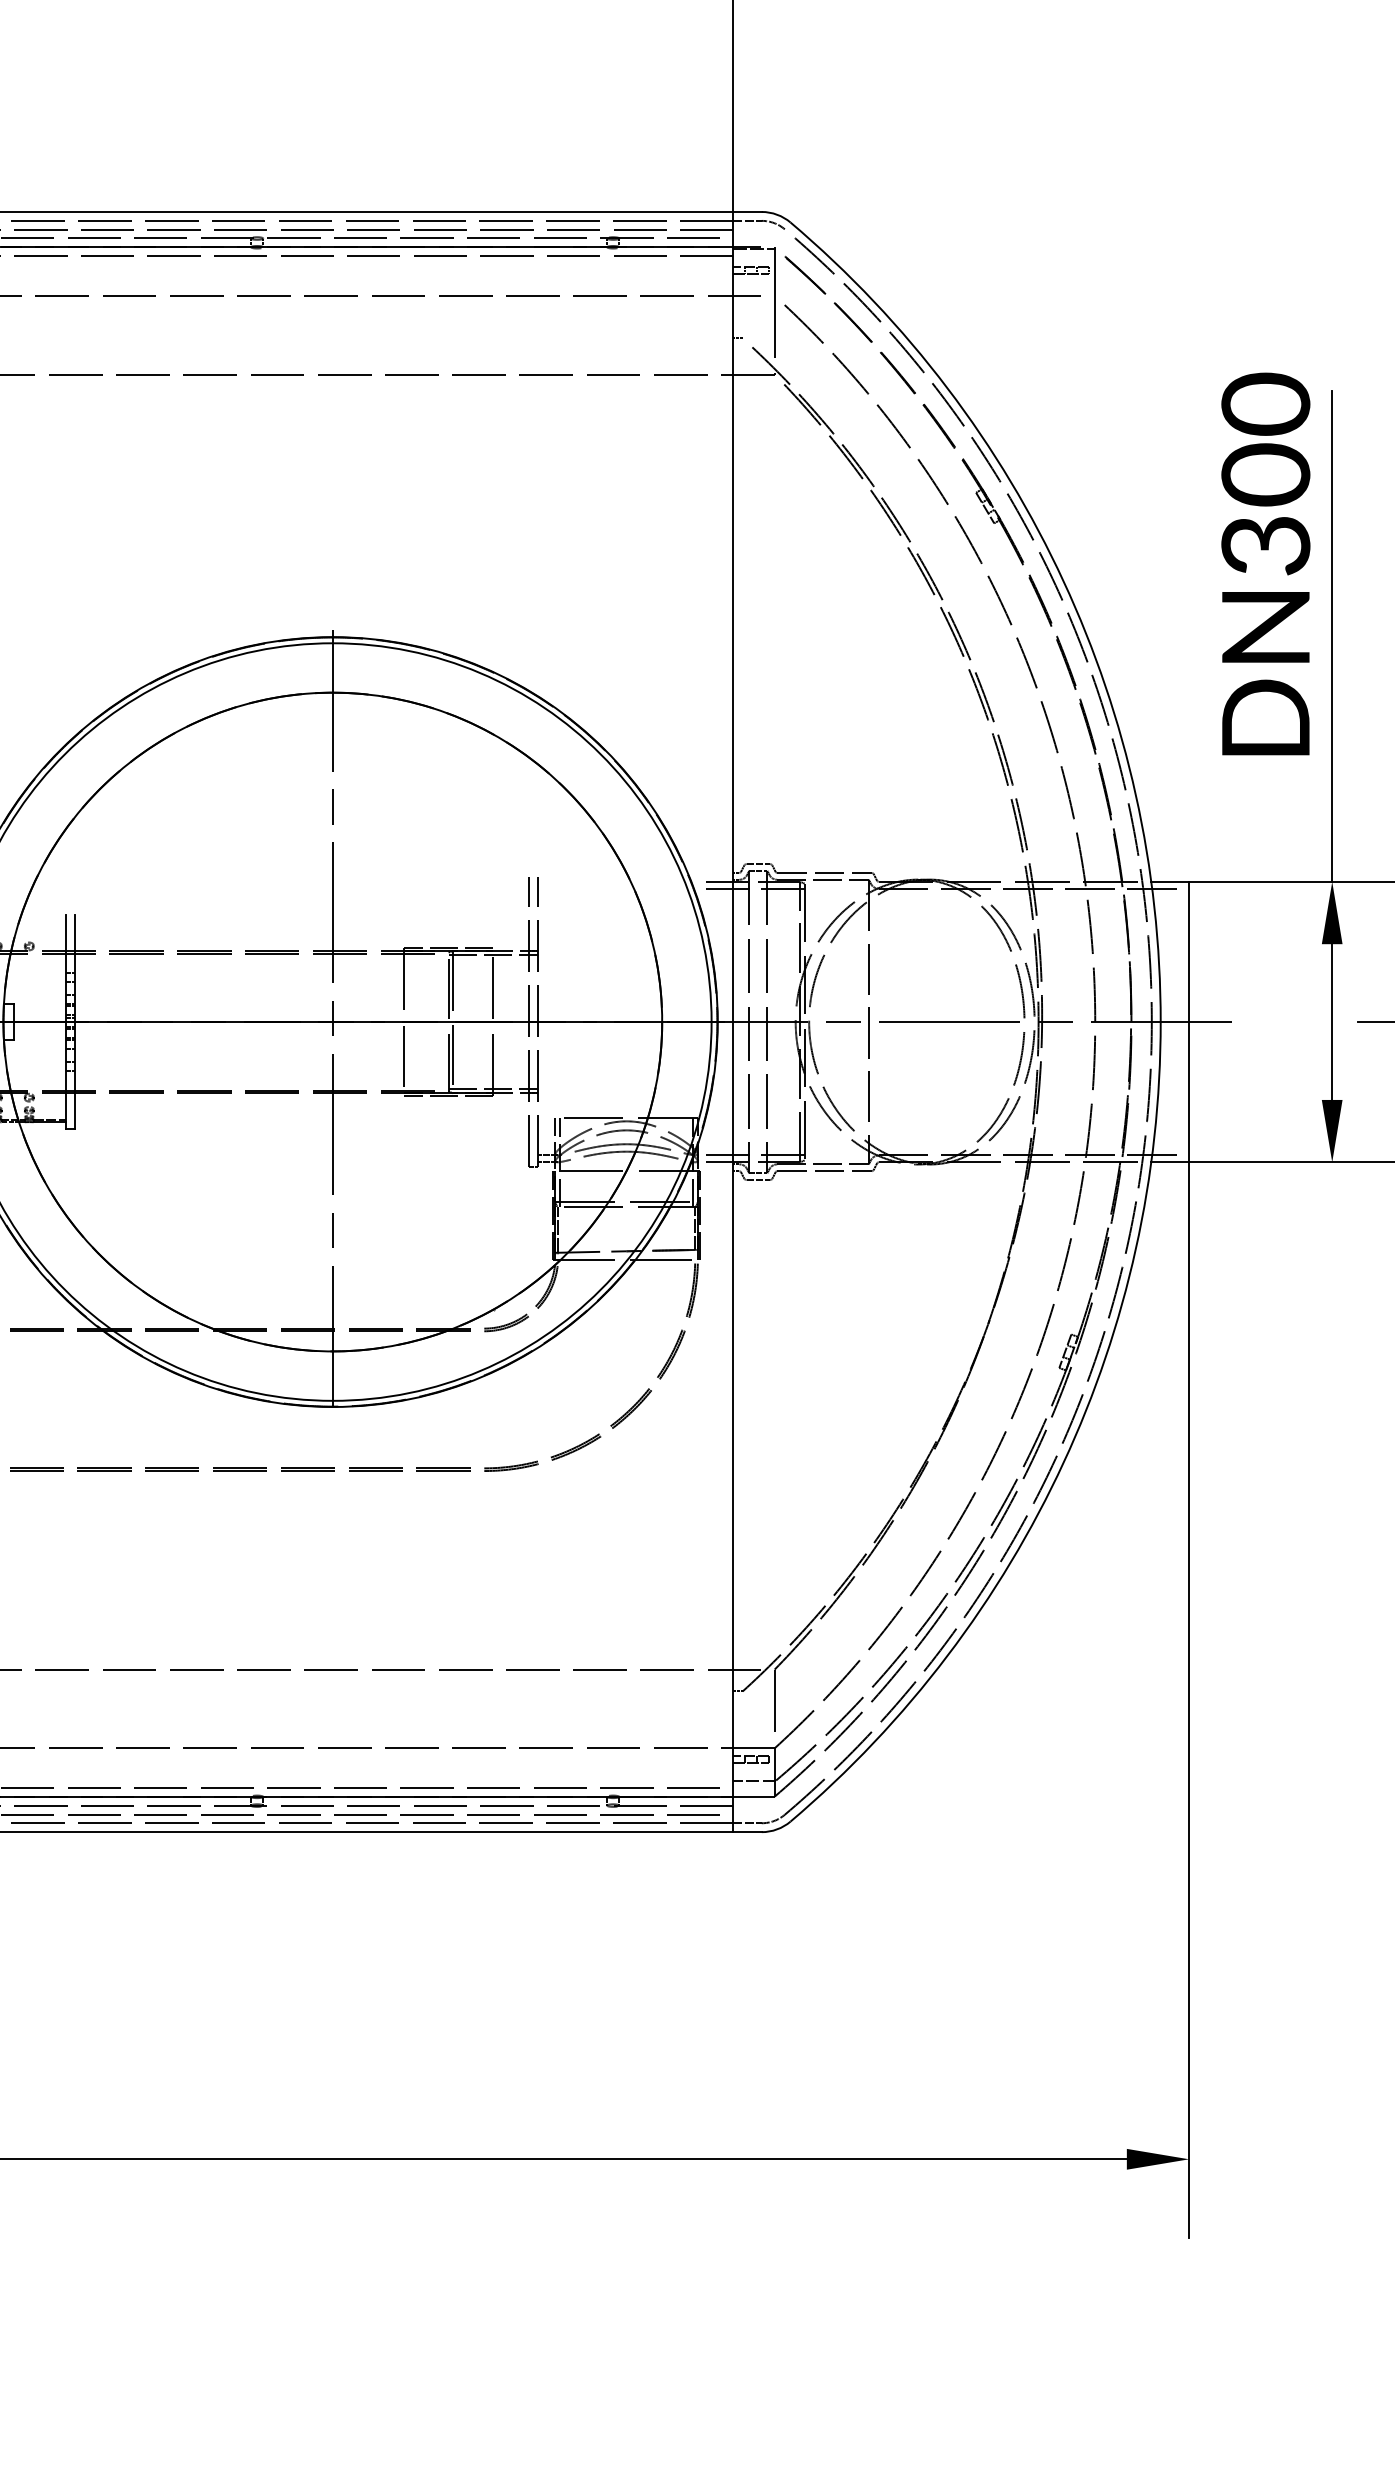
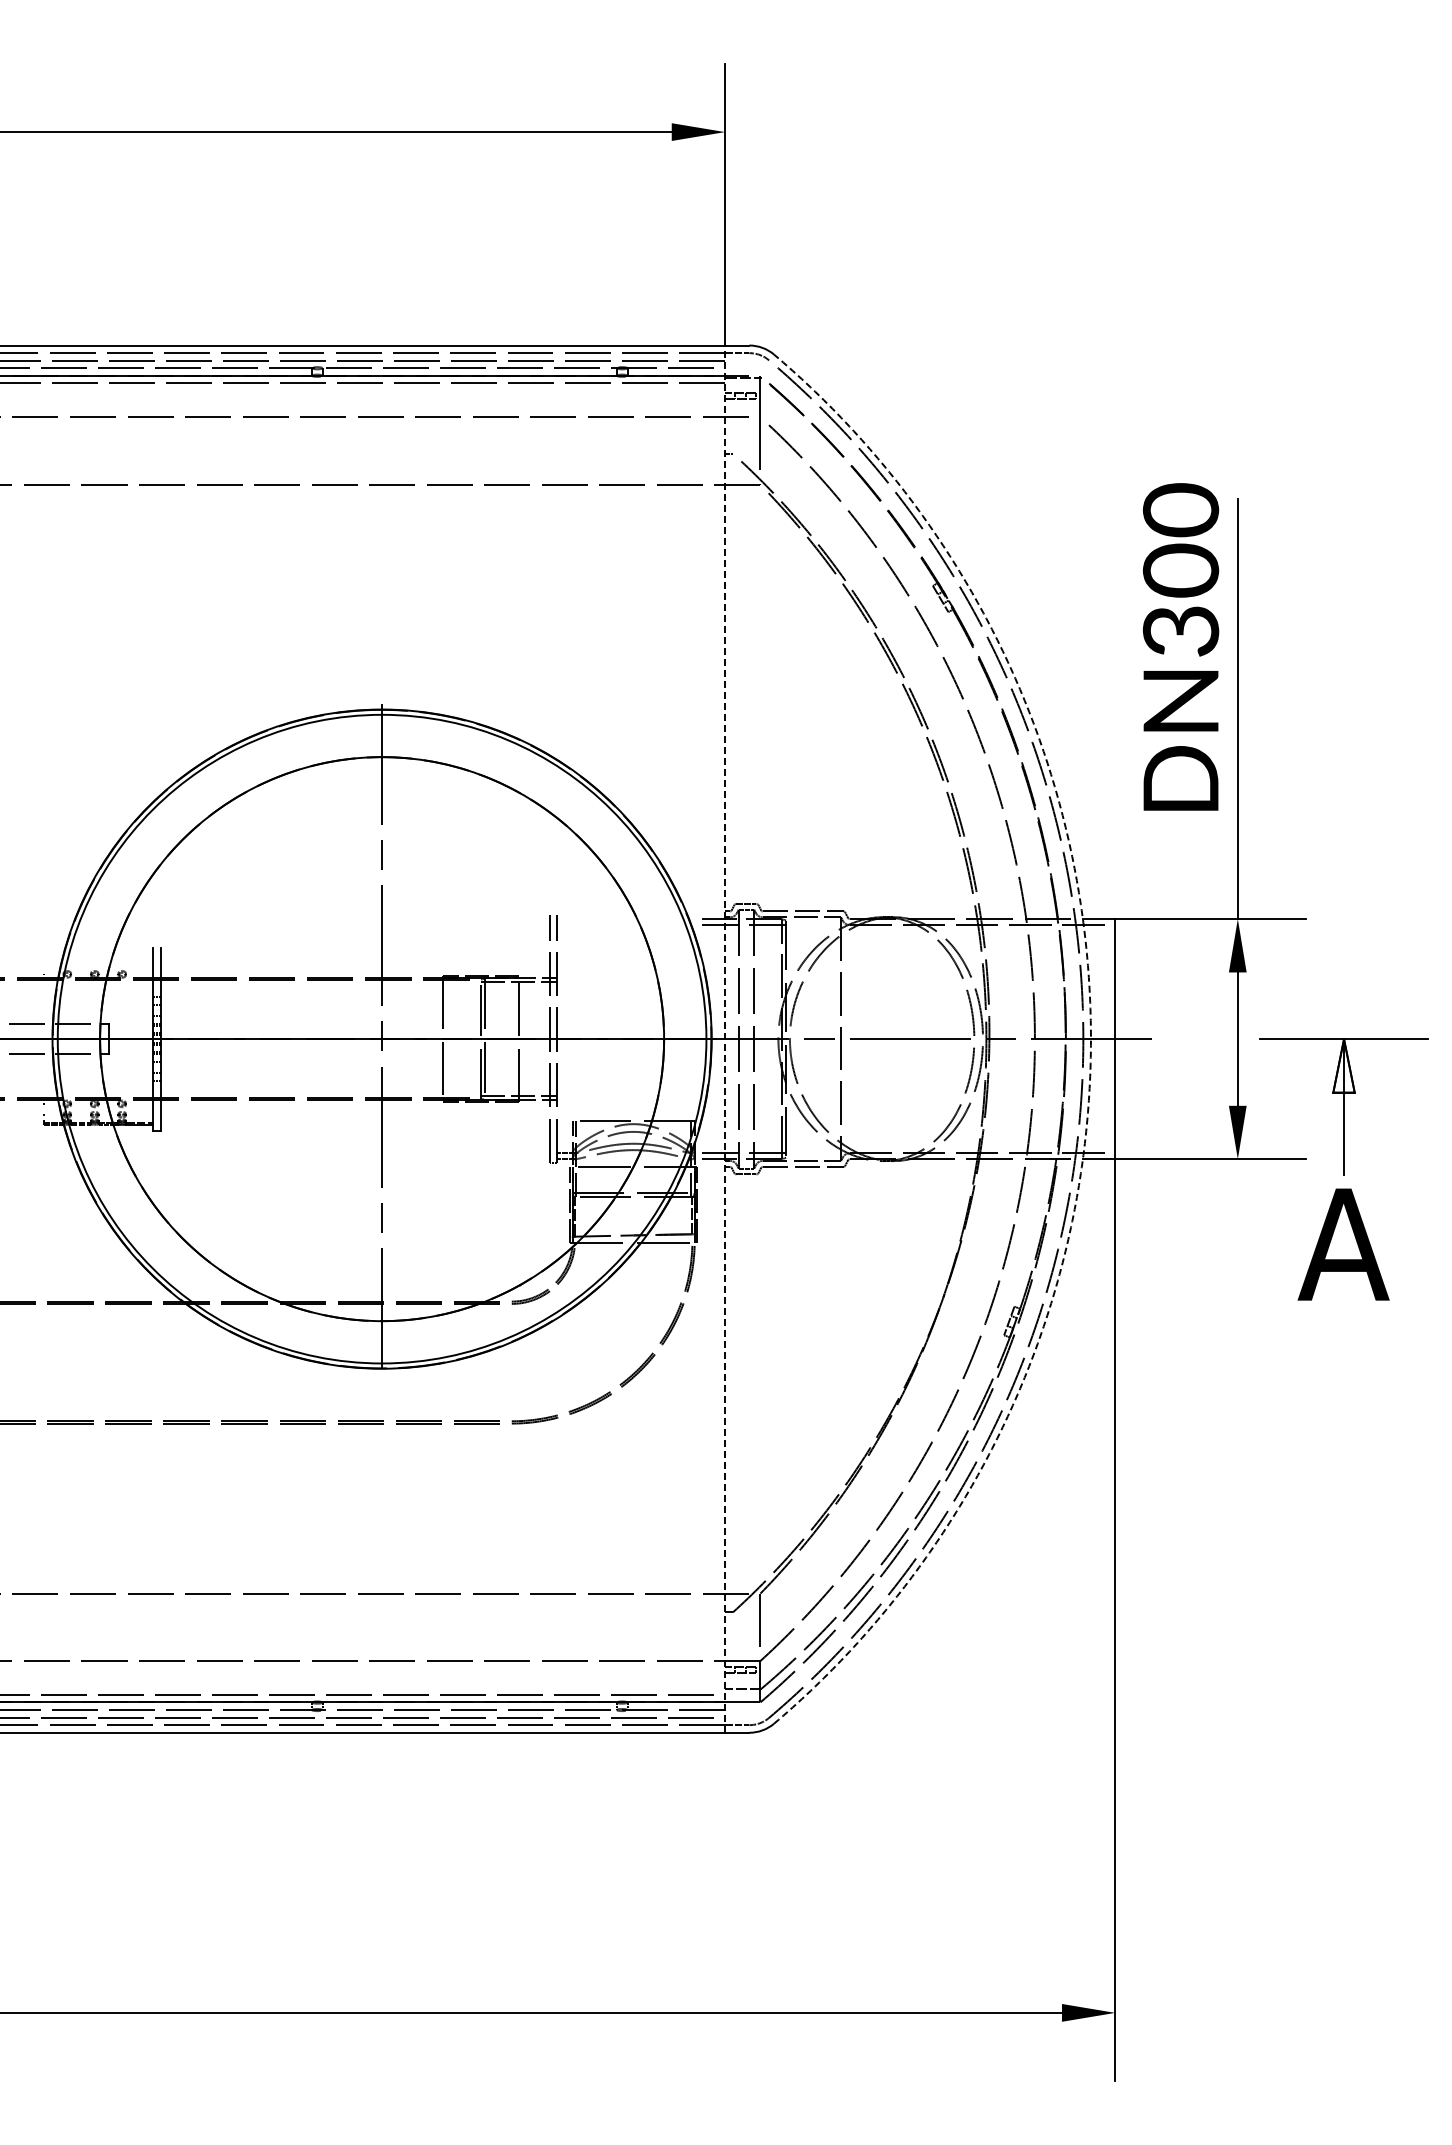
line: (733, 1022) -> (725, 1039), solid -> dashed
arc: (1160, 1022) -> (1090, 1039), solid -> dashed

